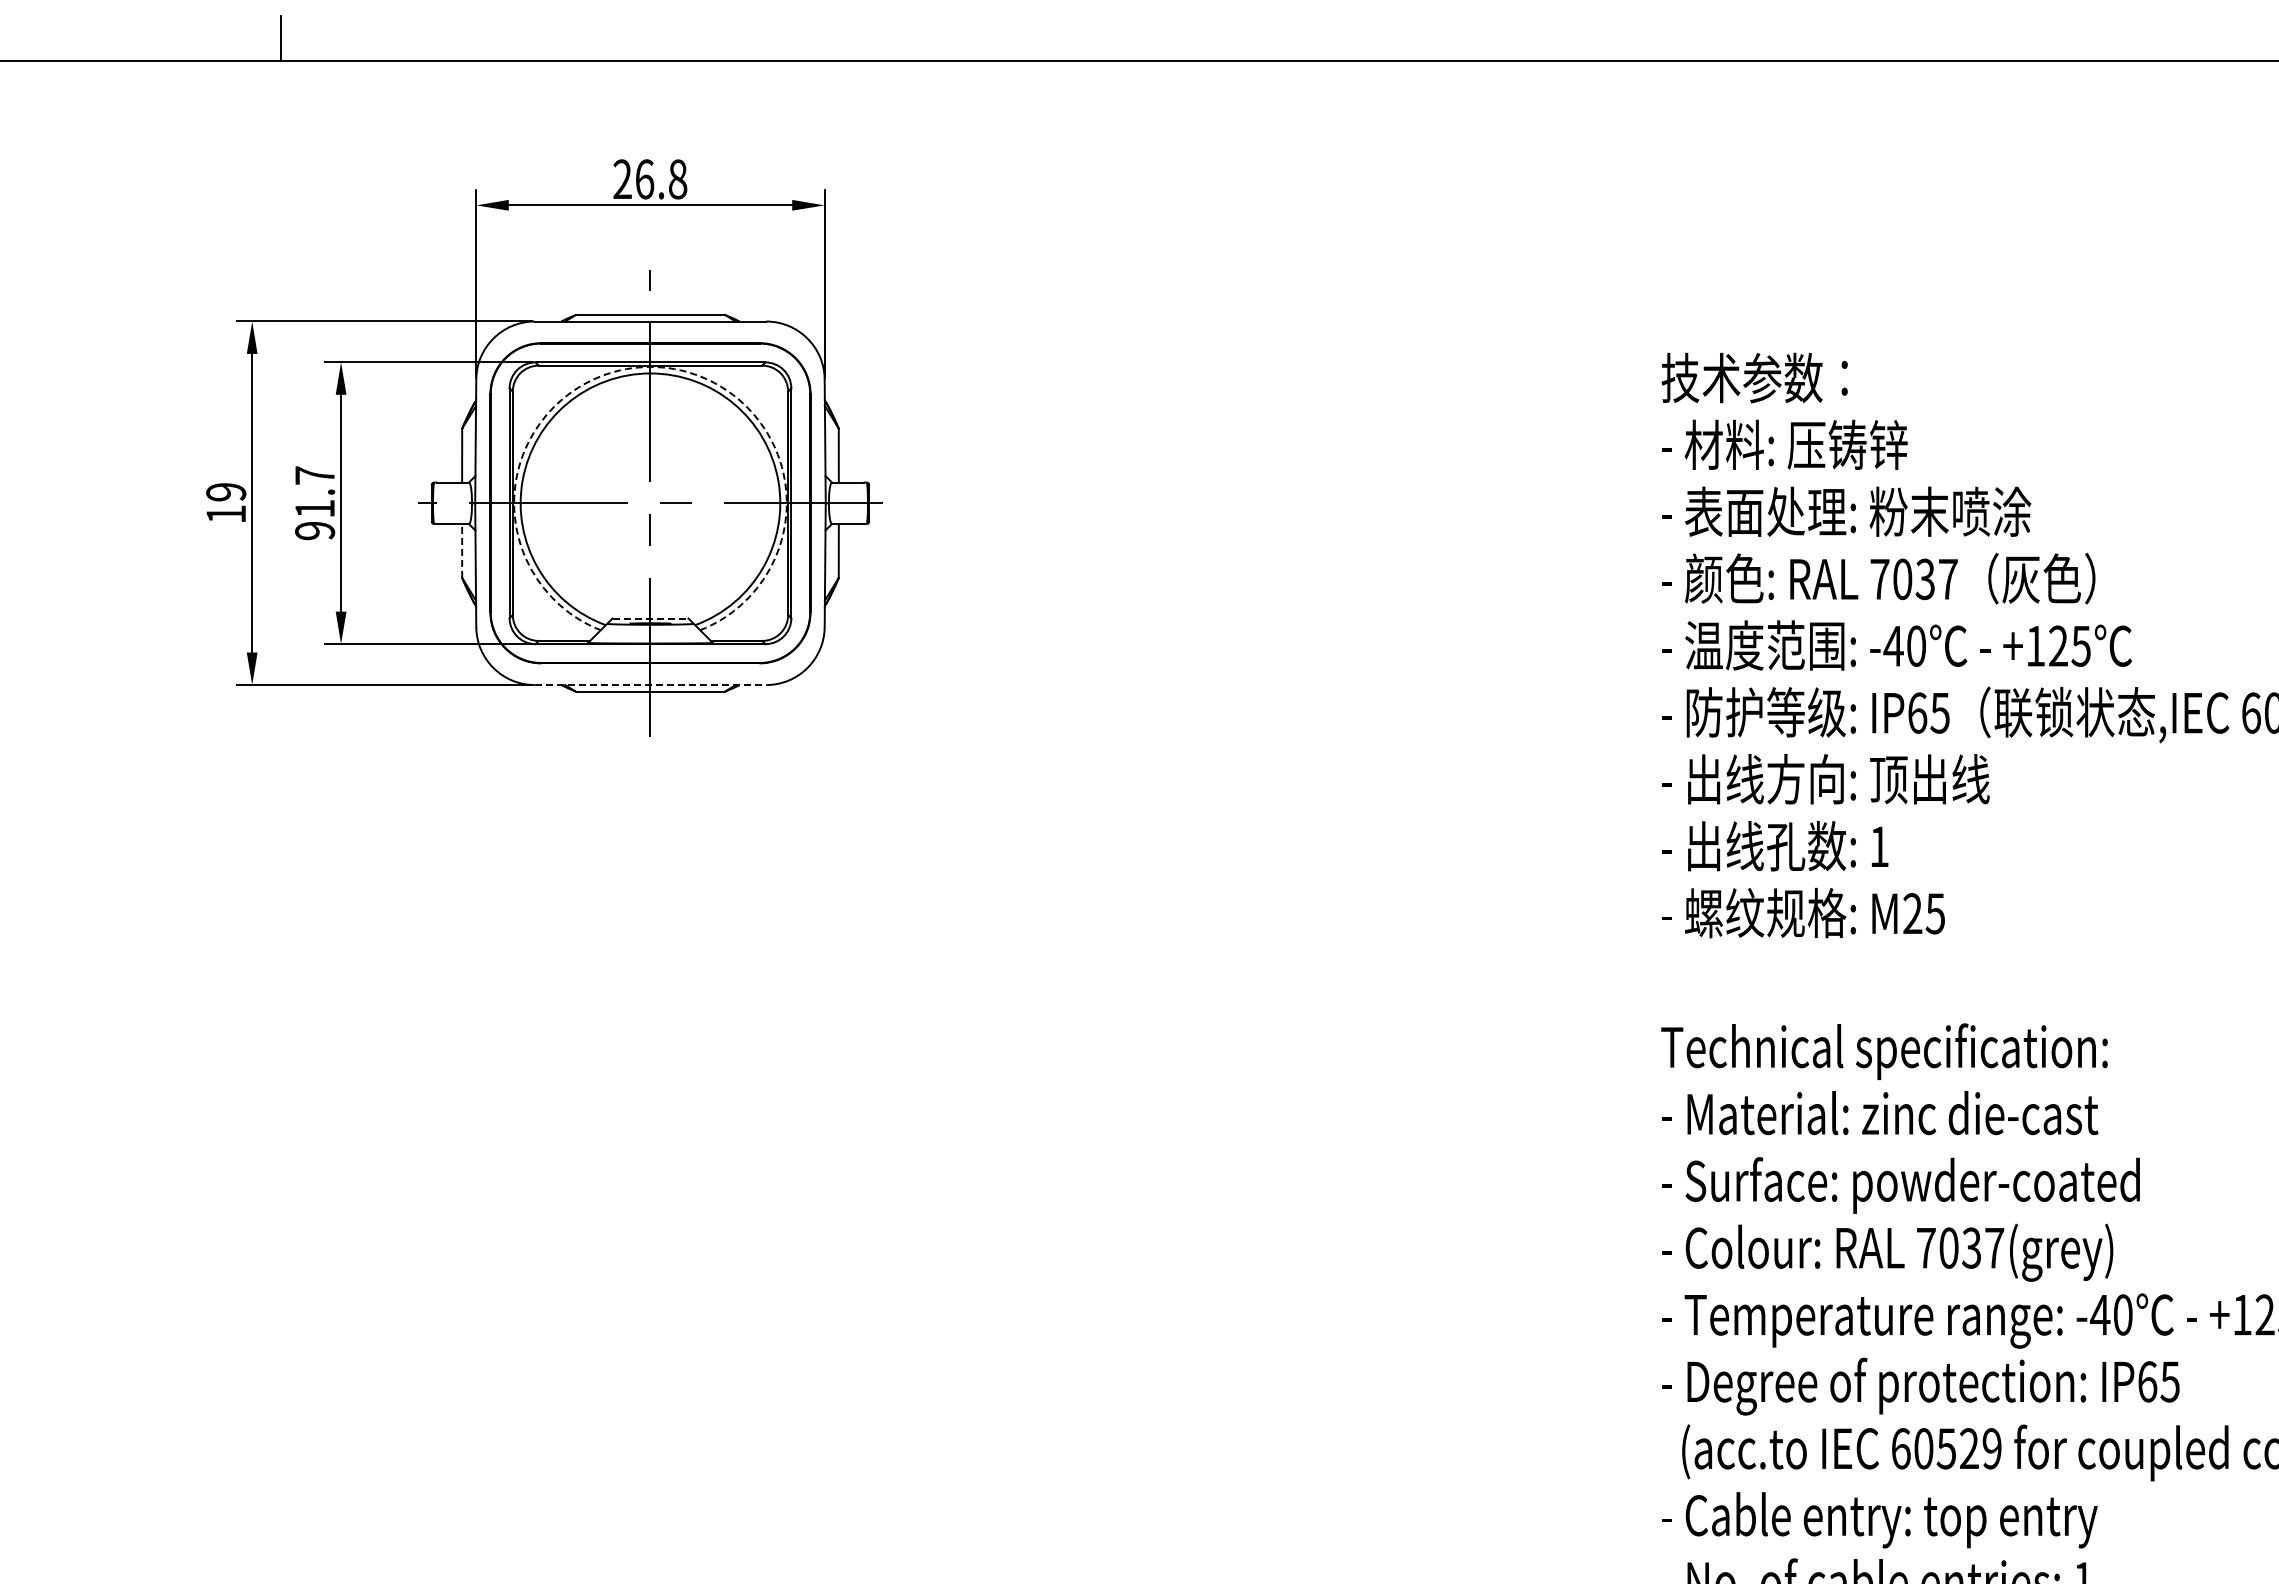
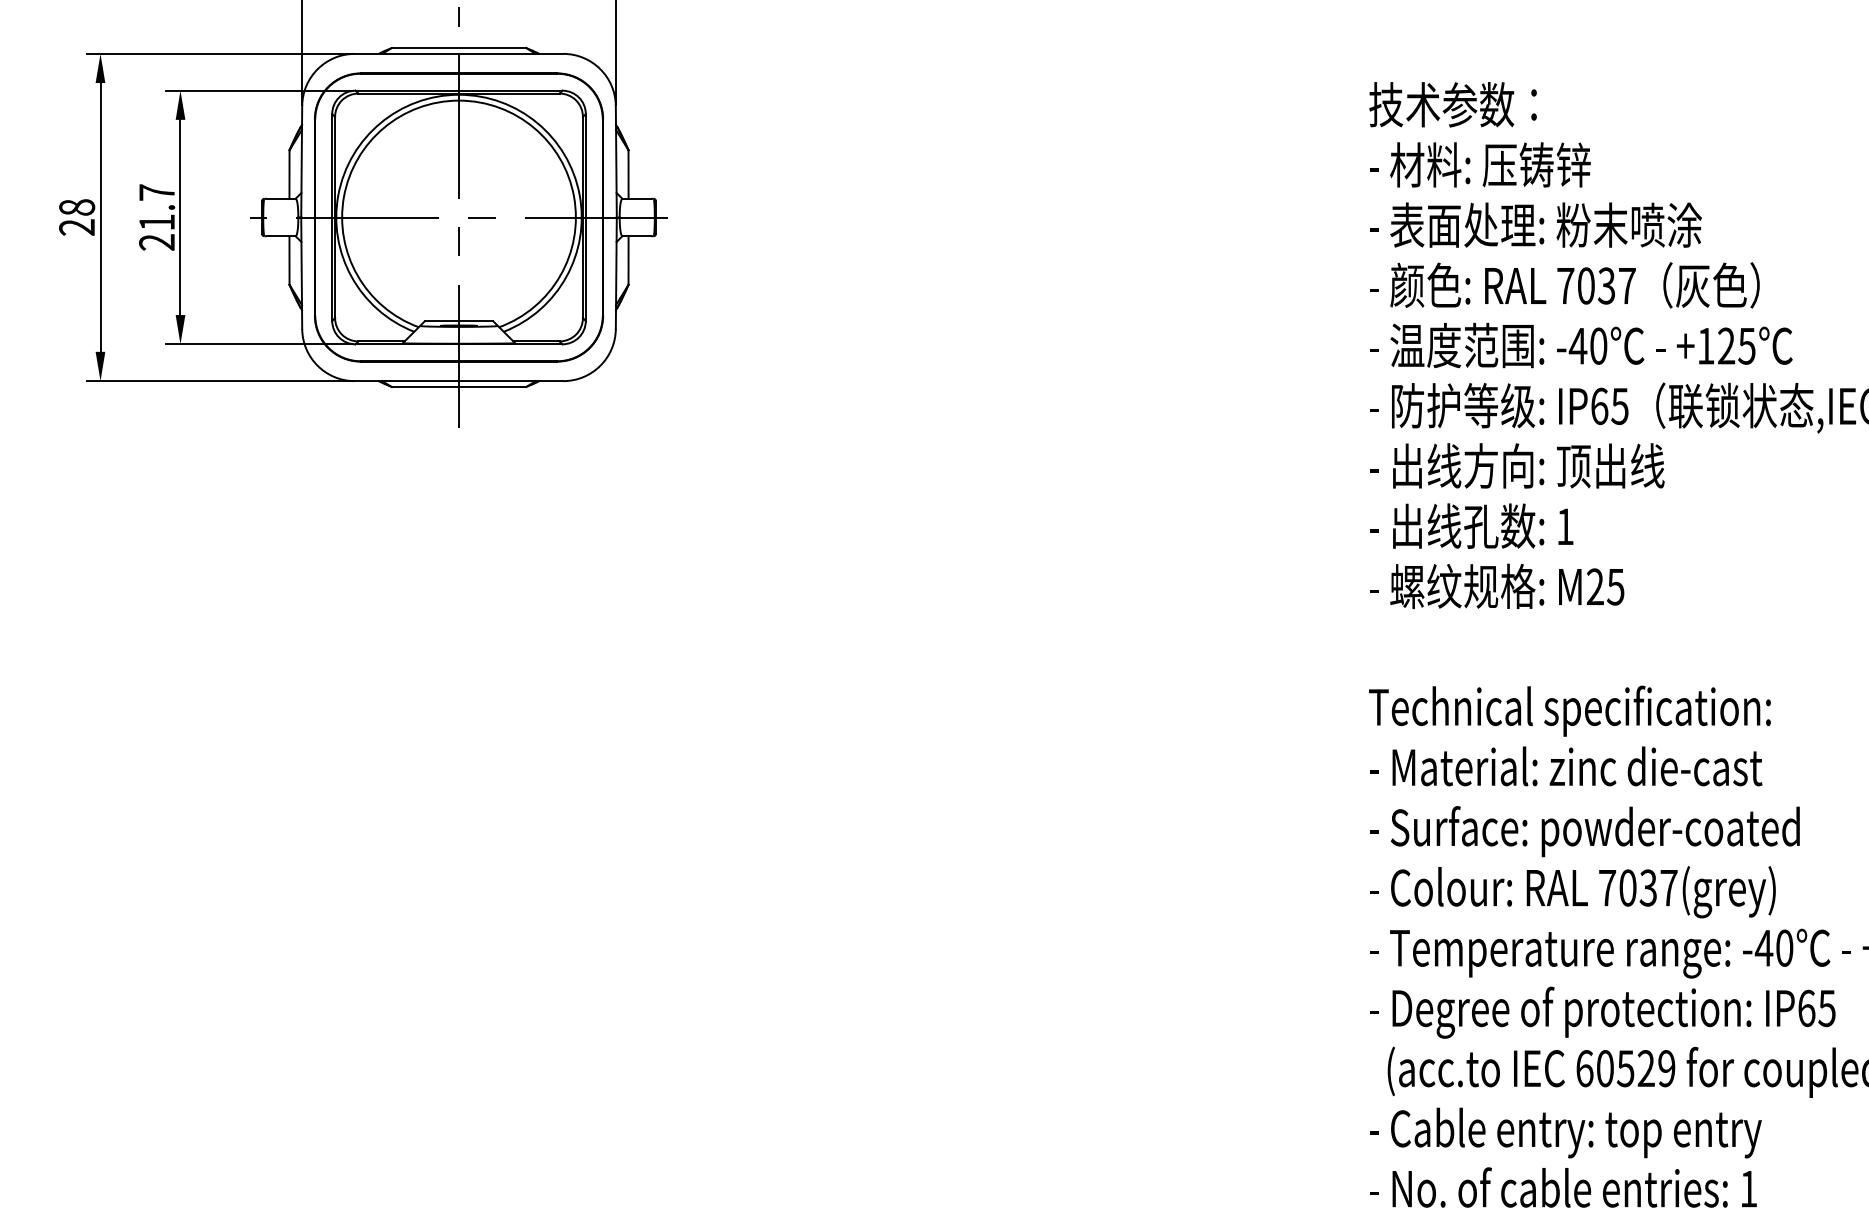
arc: (650, 366) -> (459, 94), dashed -> solid
text: (226, 503) -> (77, 217), 19 -> 28
text: (315, 530) -> (157, 242), 91.7 -> 21.7
line: (462, 551) -> (289, 260), dashed -> solid
line: (650, 618) -> (459, 321), dashed -> solid
line: (650, 685) -> (459, 381), dashed -> solid

